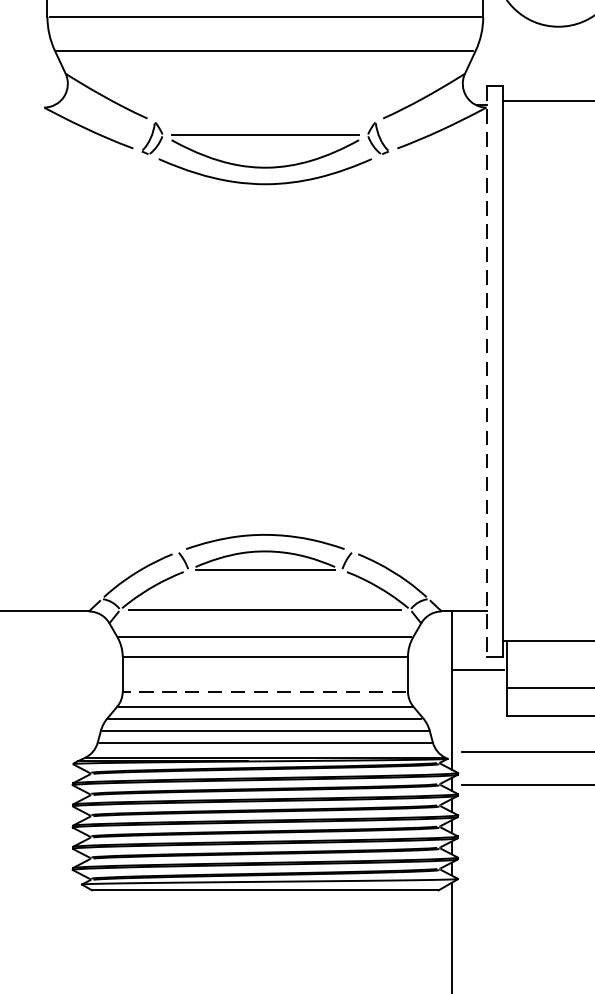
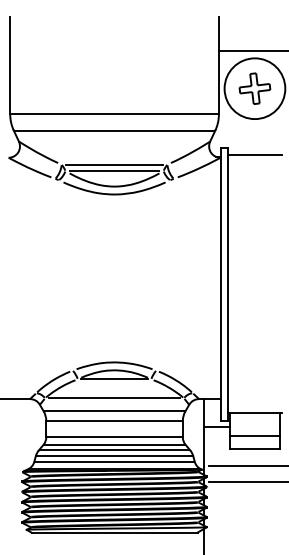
line: (265, 121) -> (114, 164), added
line: (486, 372) -> (220, 284), dashed -> solid
line: (265, 691) -> (114, 437), dashed -> solid

